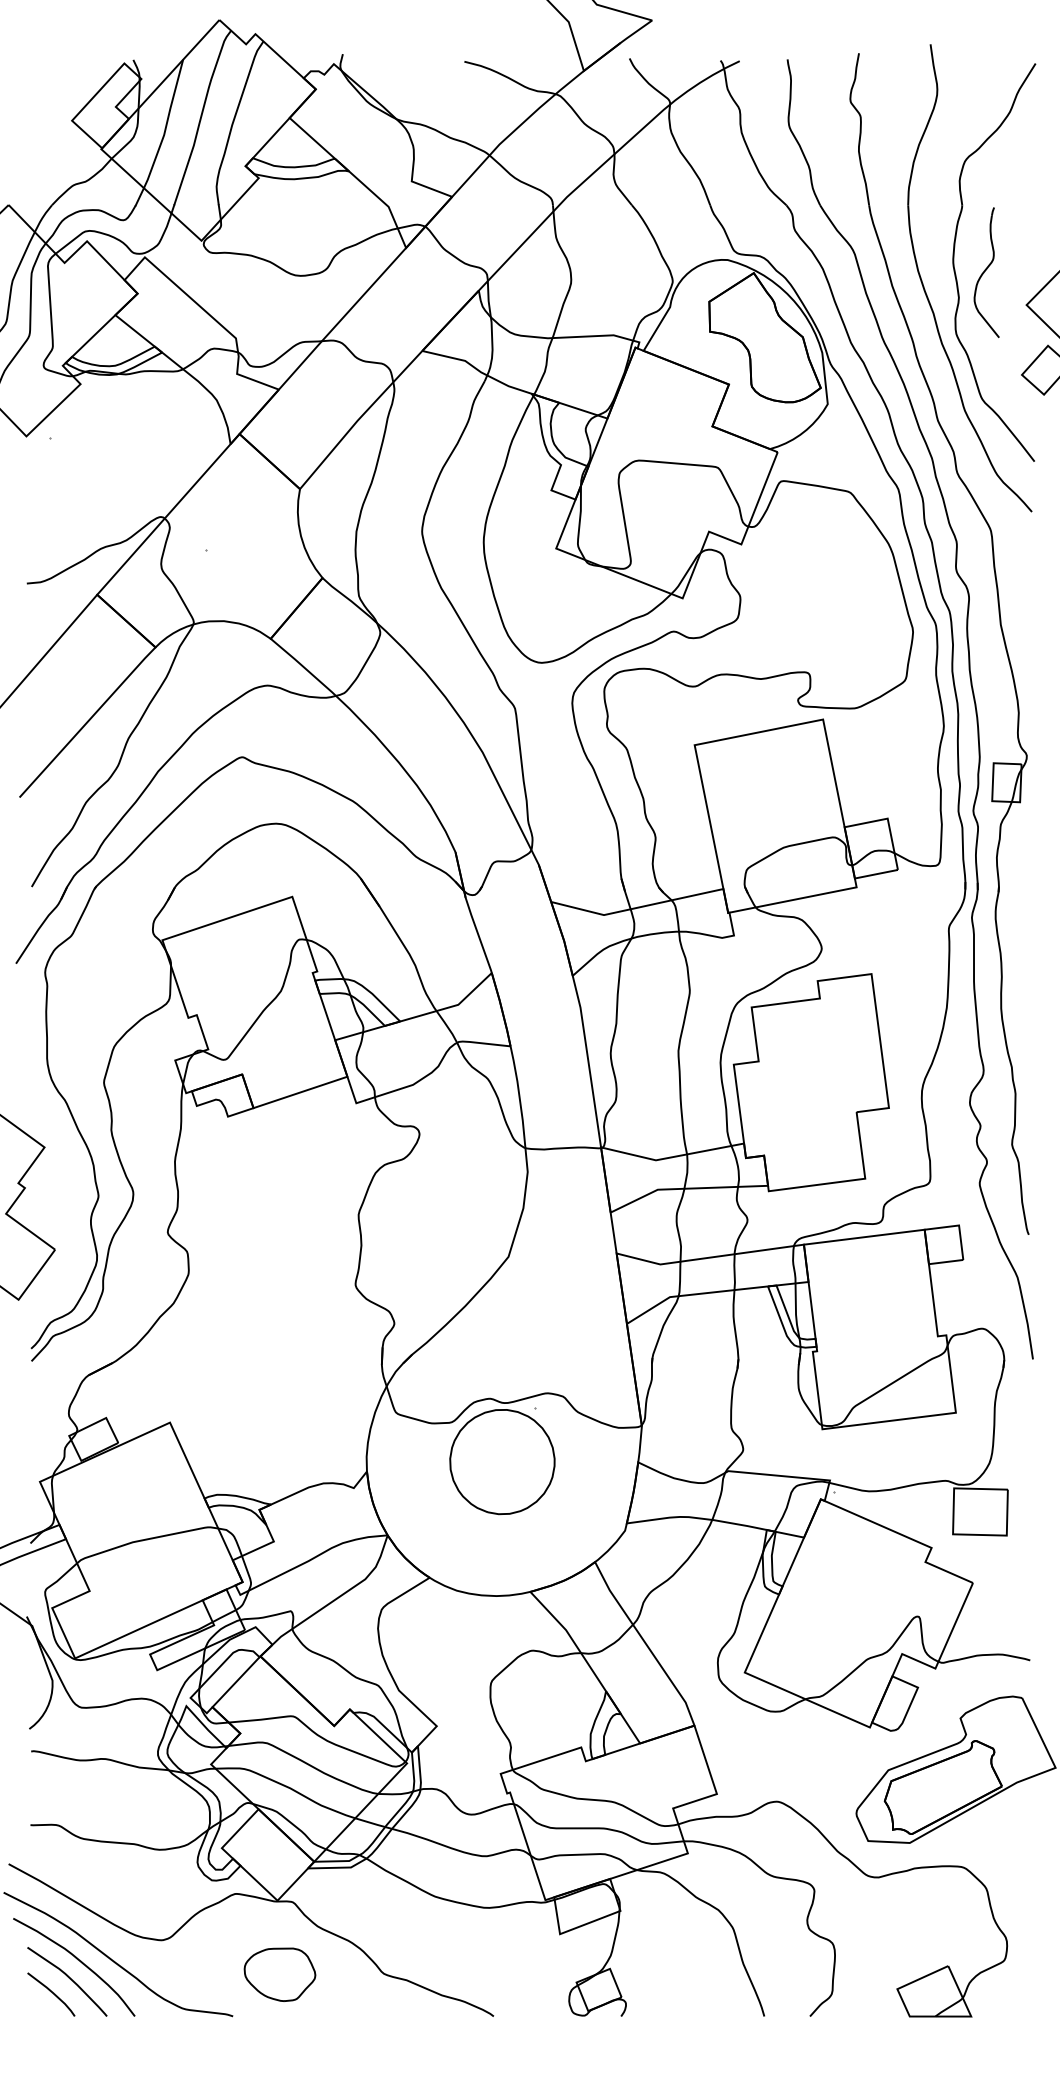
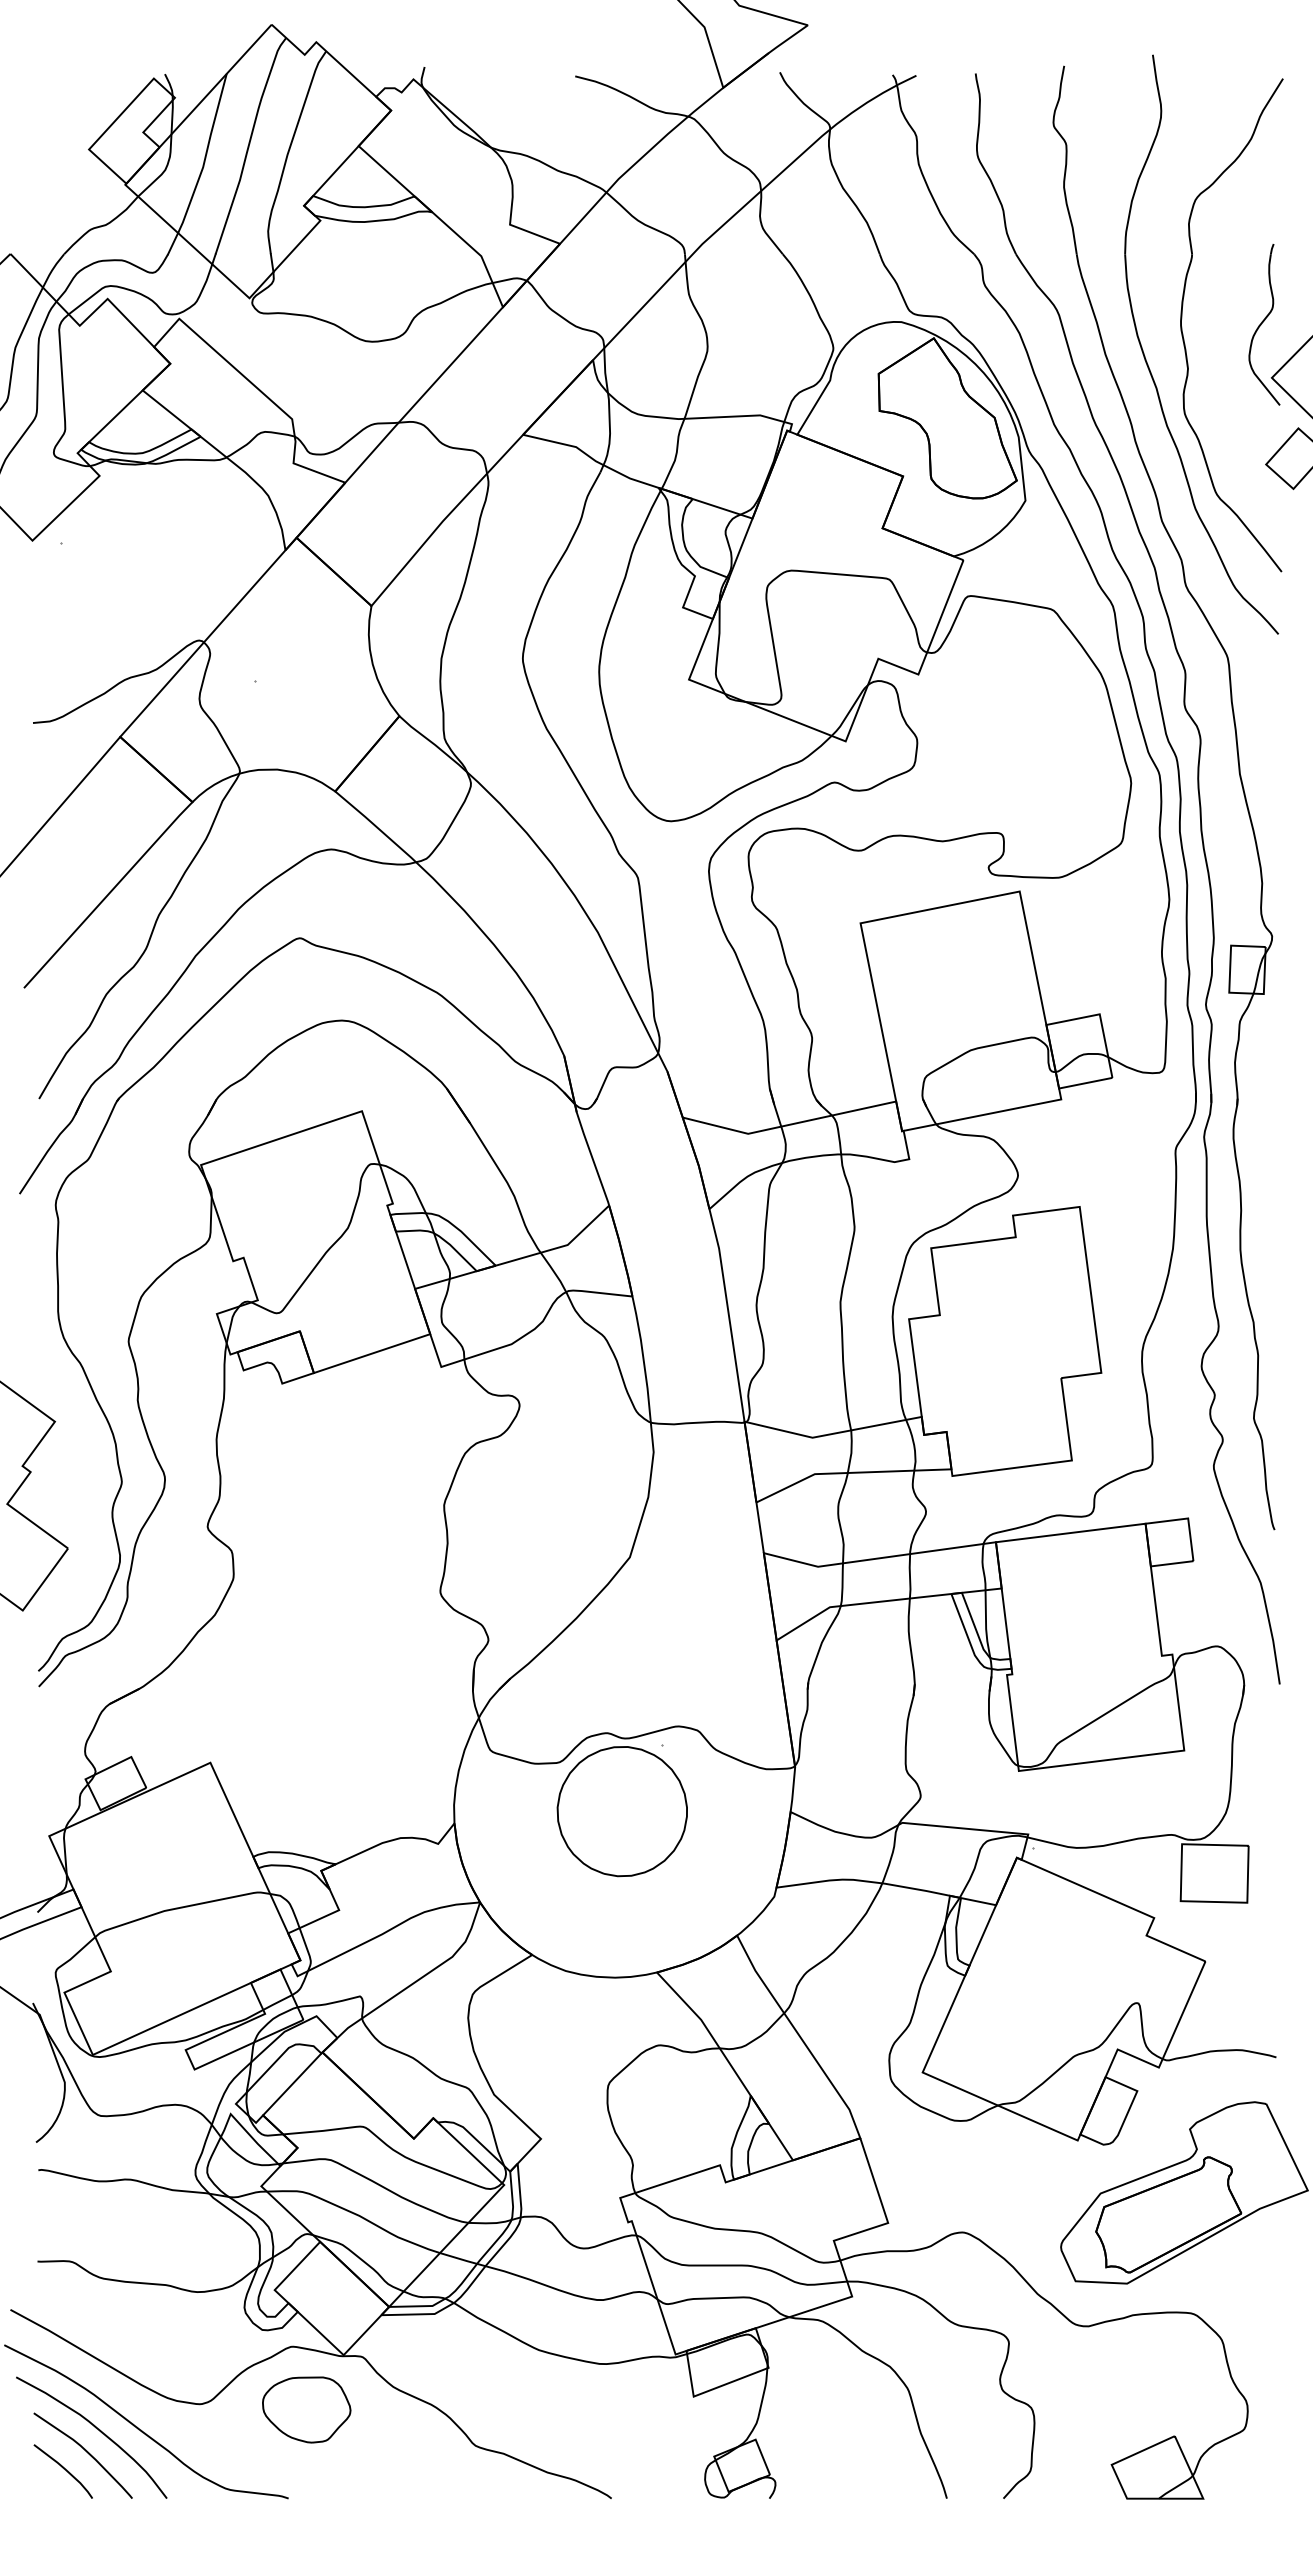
part: (986, 272) -> (1264, 324), moved
part: (279, 1974) -> (306, 2409), moved

